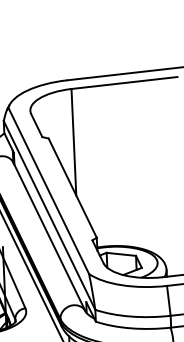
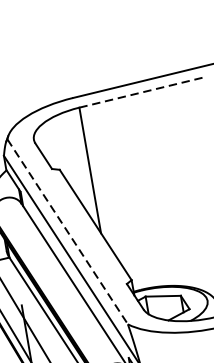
line: (124, 82) -> (141, 92), solid -> dashed
line: (48, 191) -> (67, 232), solid -> dashed

